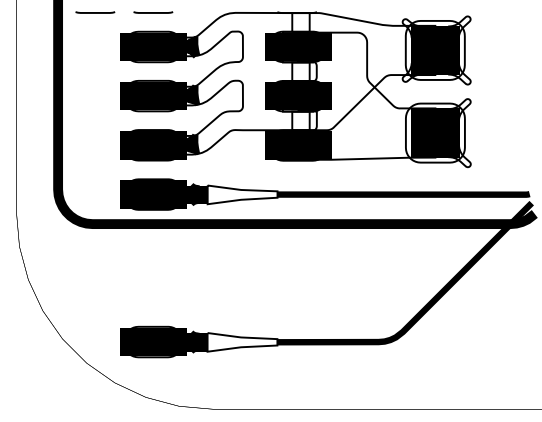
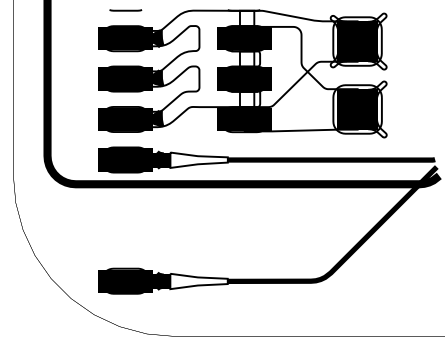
line: (95, 12) -> (78, 10), removed

